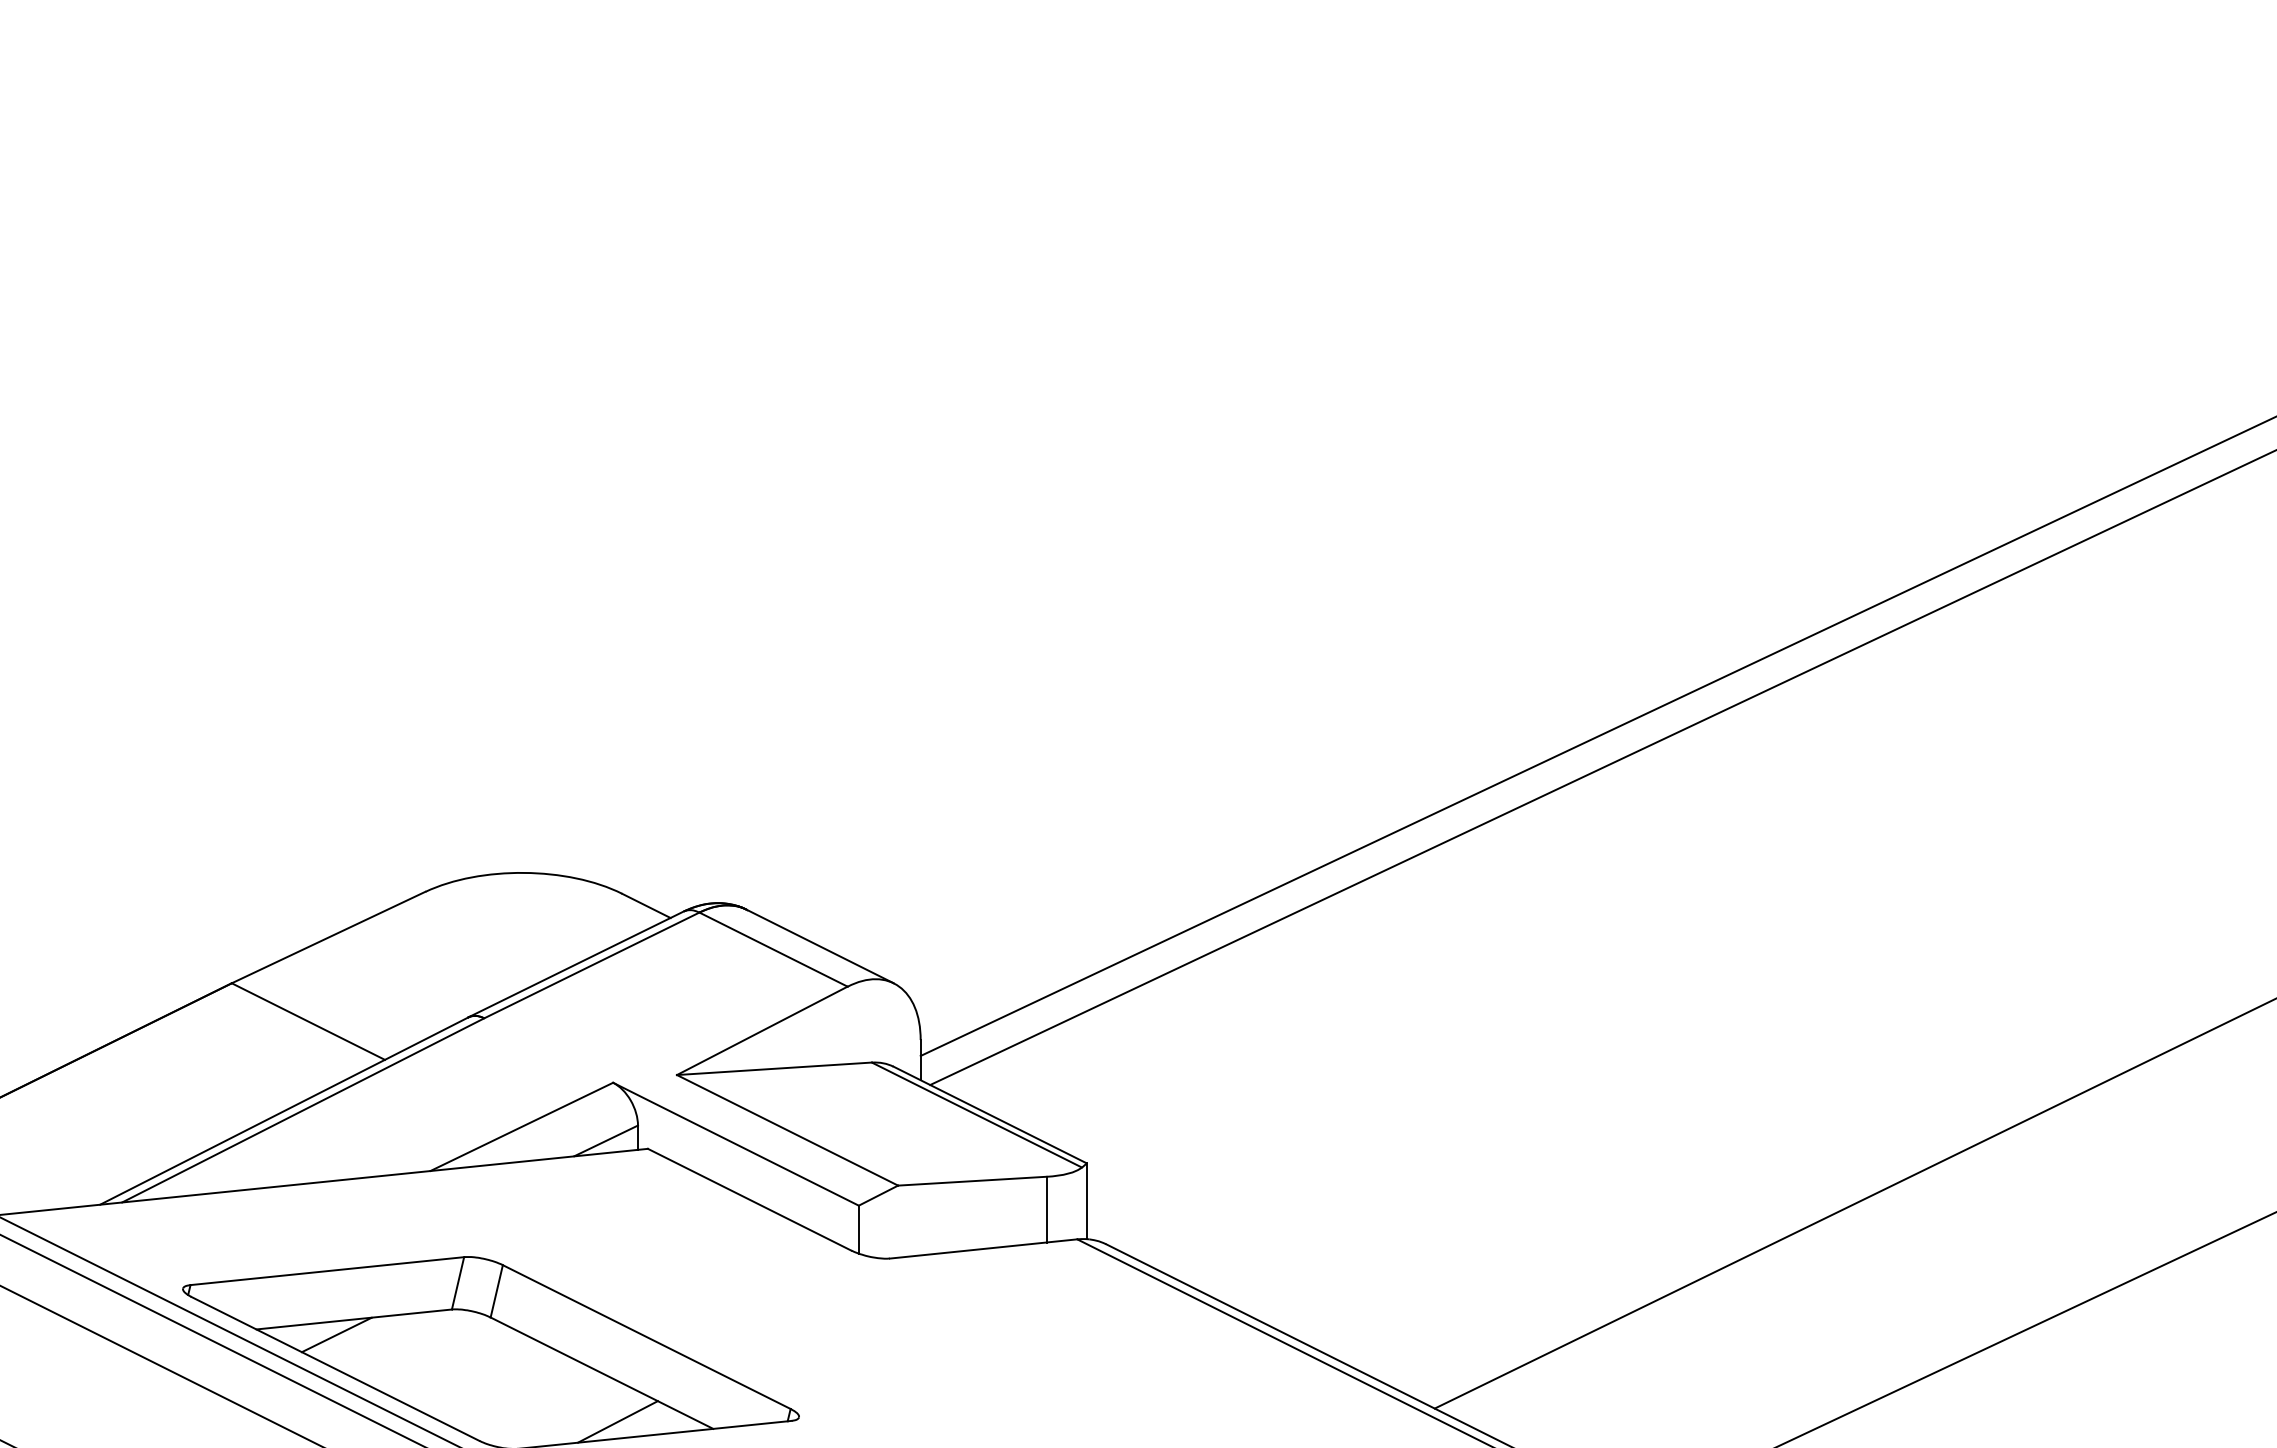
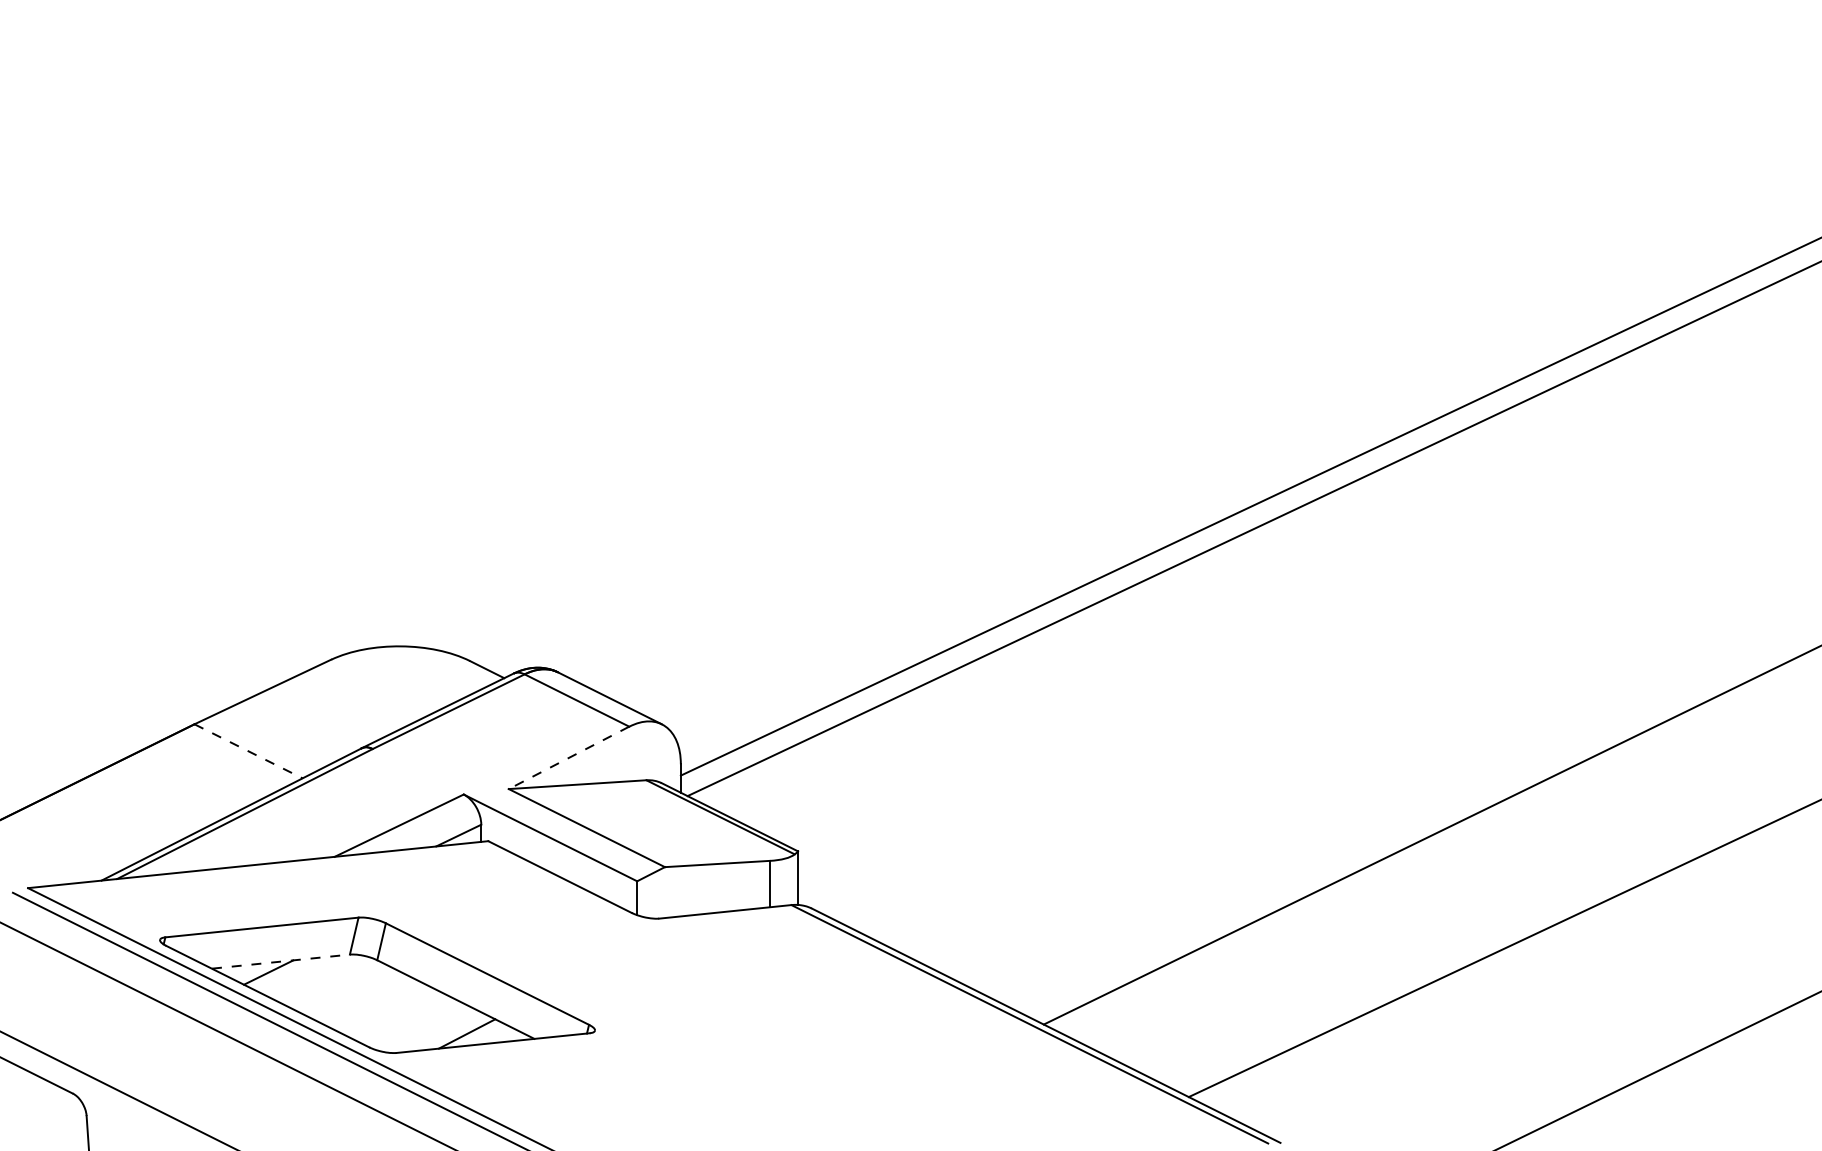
line: (309, 1021) -> (249, 751), solid -> dashed
line: (762, 1030) -> (569, 757), solid -> dashed
line: (355, 1319) -> (281, 961), solid -> dashed

